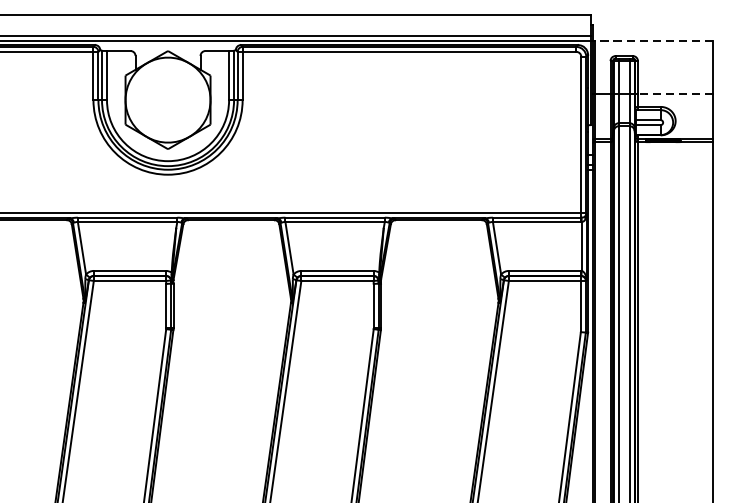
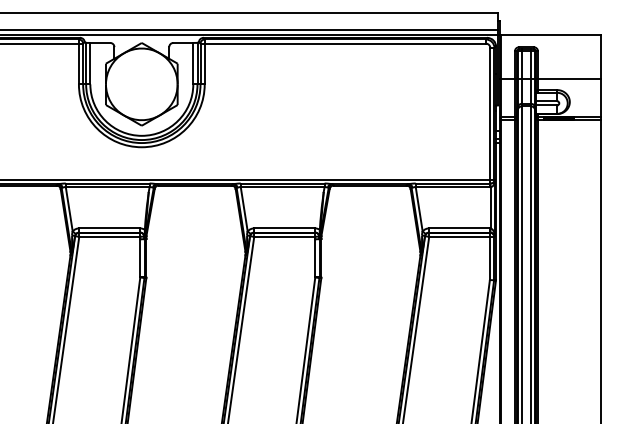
line: (653, 40) -> (551, 34), dashed -> solid
line: (675, 94) -> (569, 79), dashed -> solid

